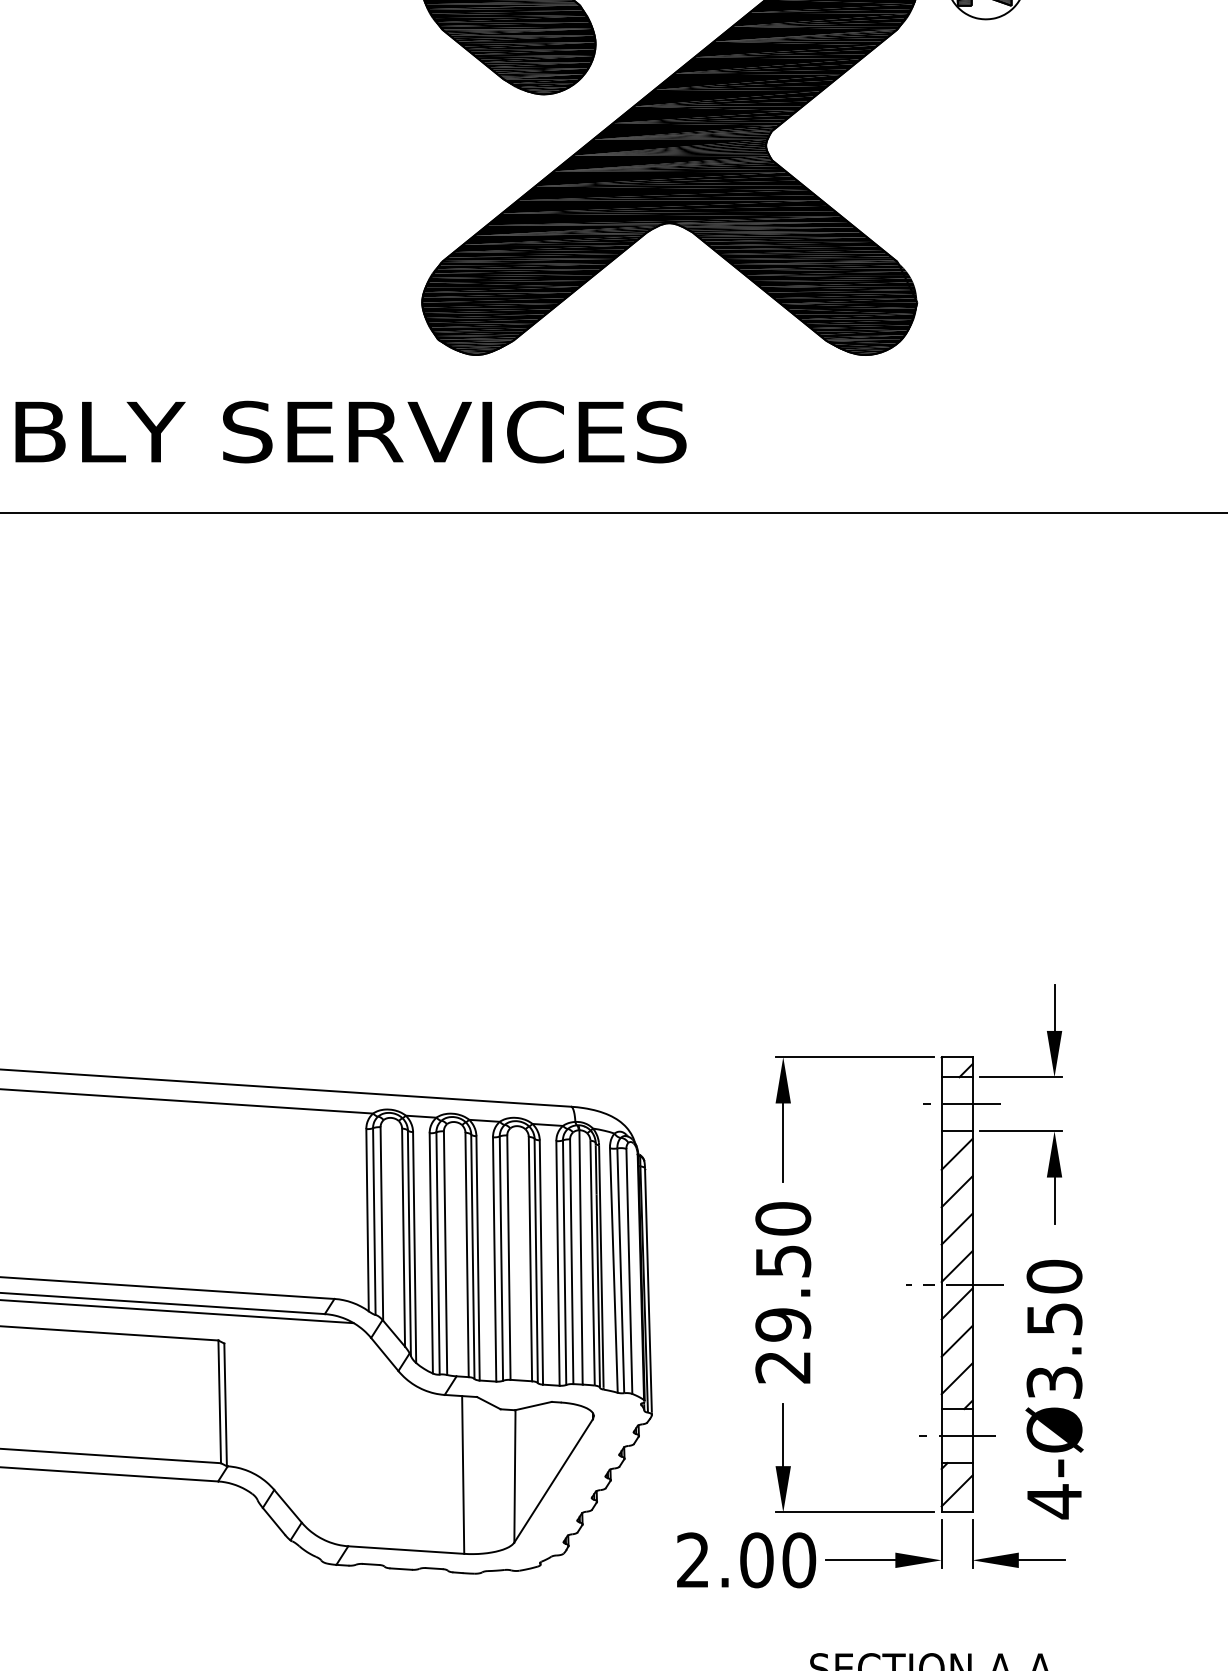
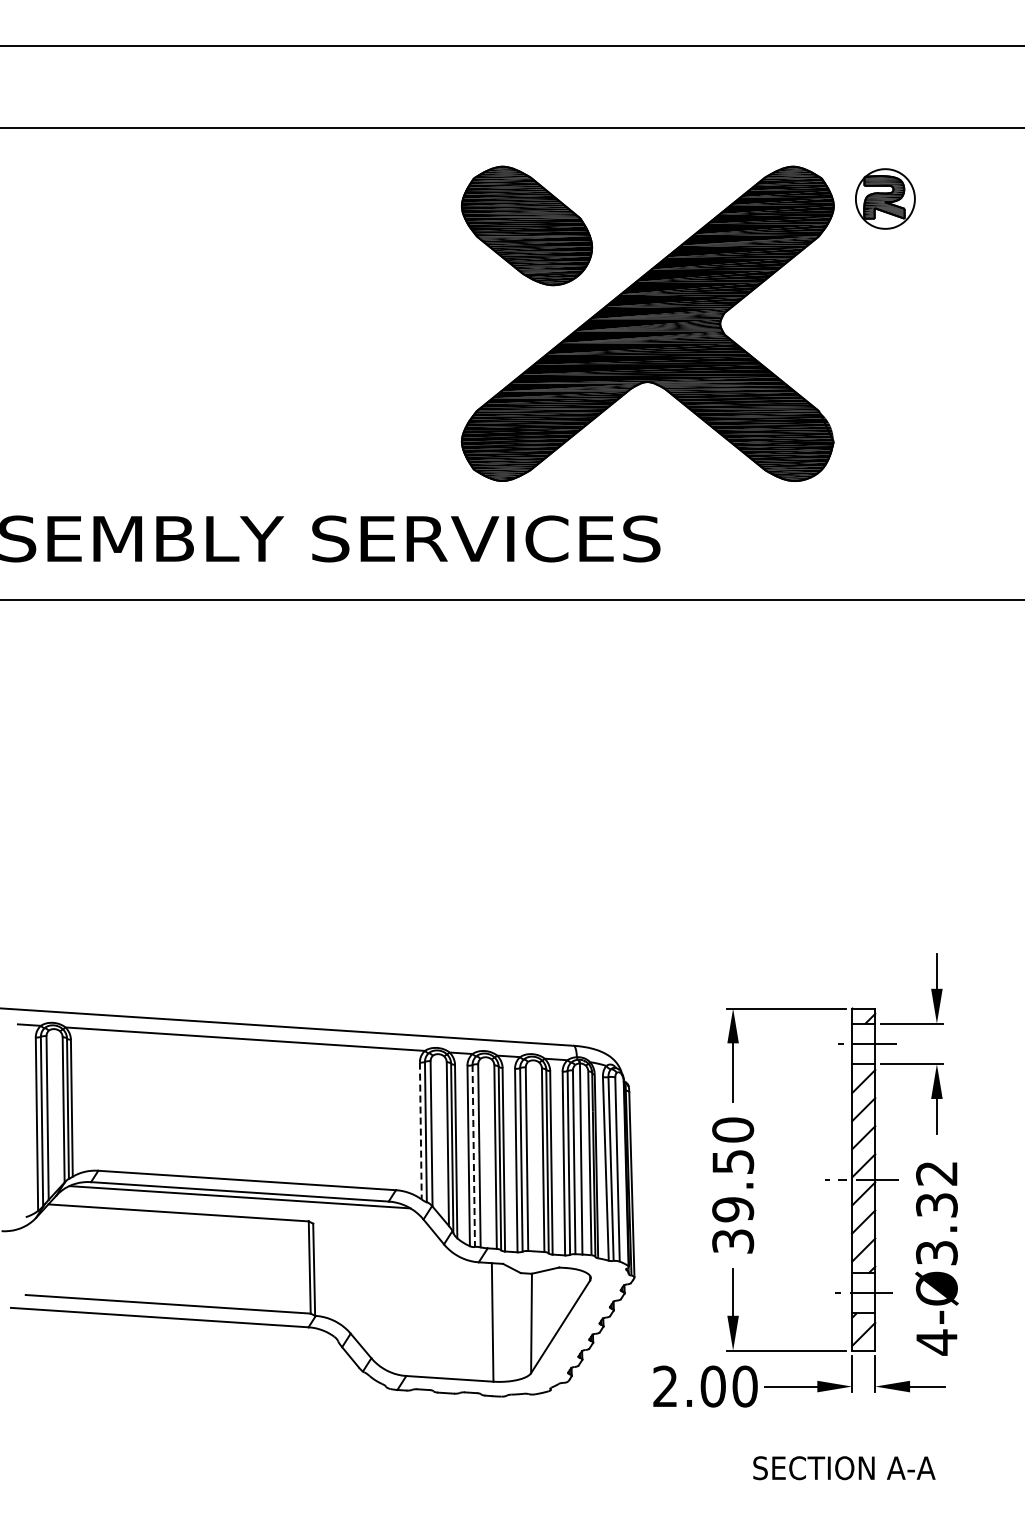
line: (367, 1220) -> (420, 1131), solid -> dashed
line: (437, 1254) -> (473, 1156), solid -> dashed
text: (1053, 1296) -> (936, 1188), 4-Ø3.50 -> 4-Ø3.32
text: (783, 1367) -> (733, 1241), 29.50 -> 39.50

